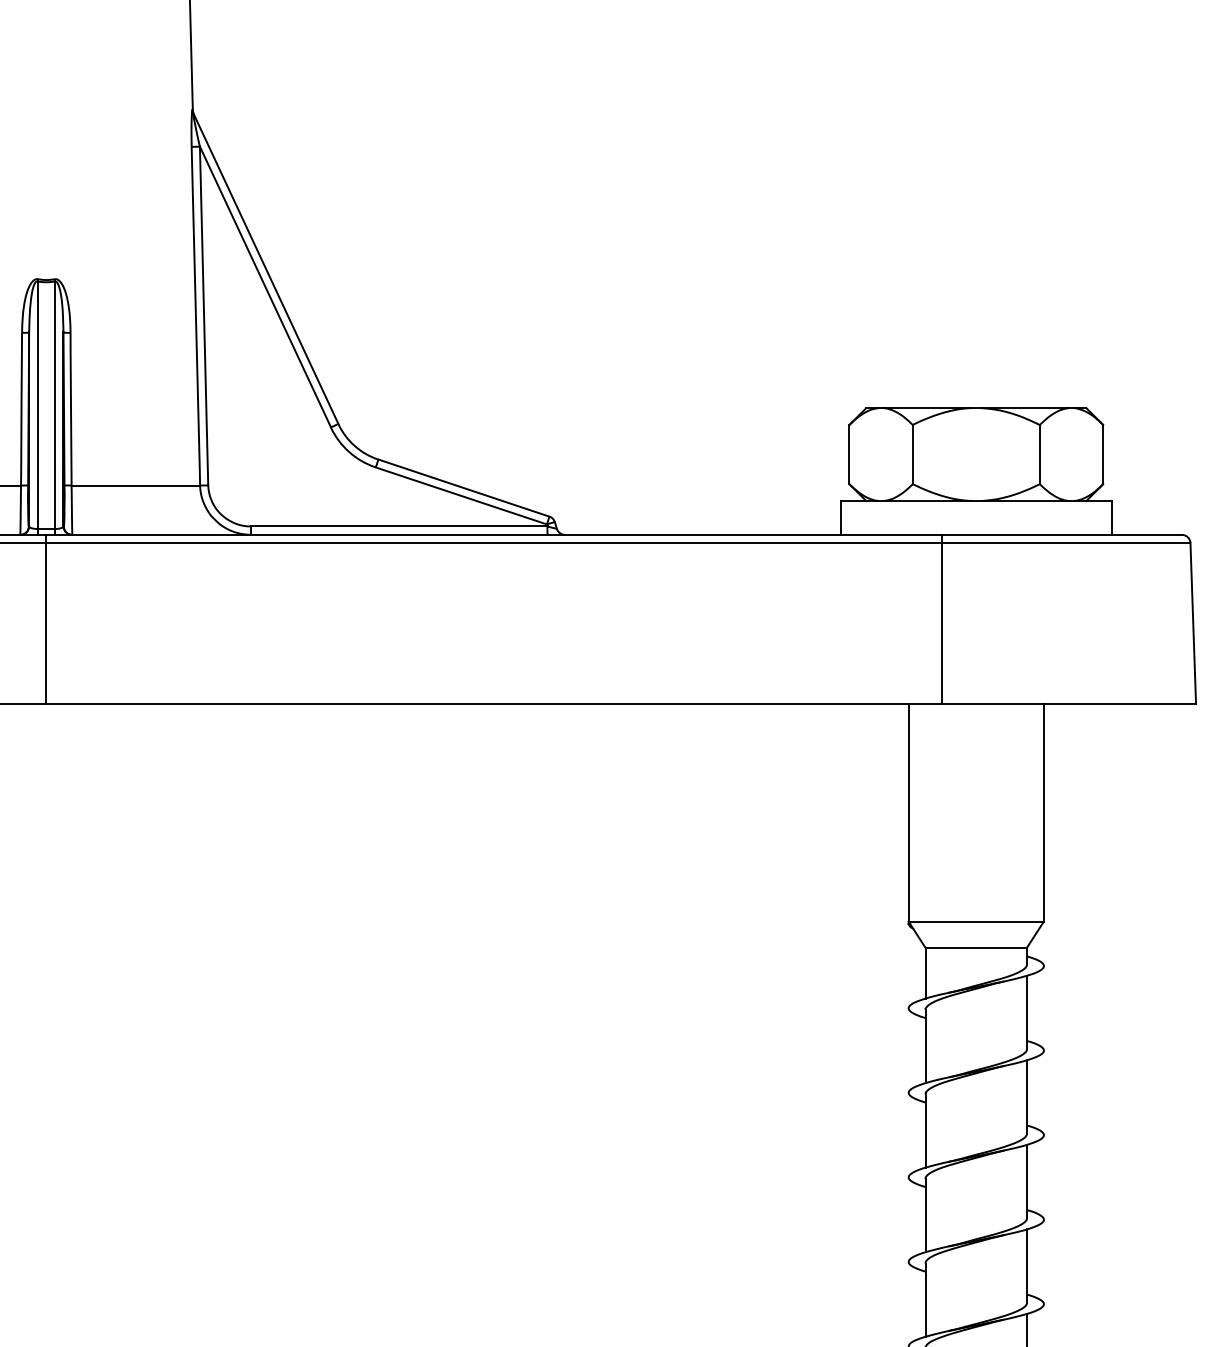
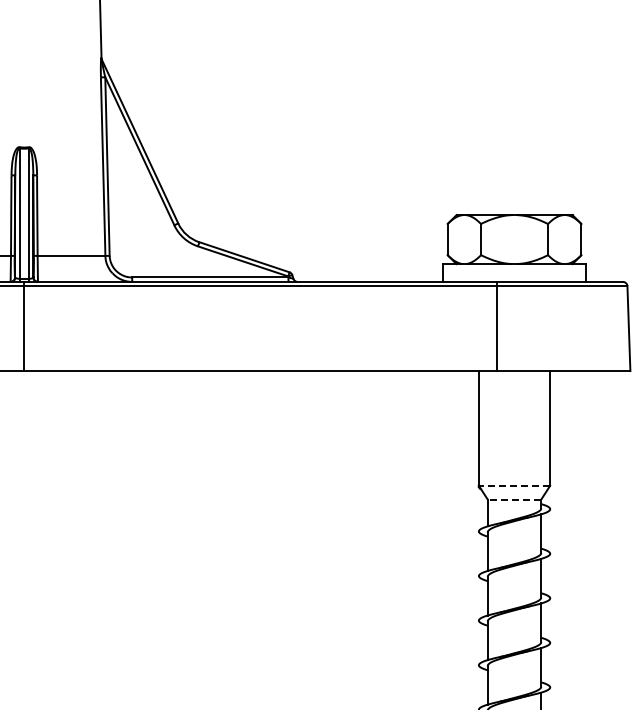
line: (976, 921) -> (514, 485), solid -> dashed
line: (976, 947) -> (514, 499), solid -> dashed

